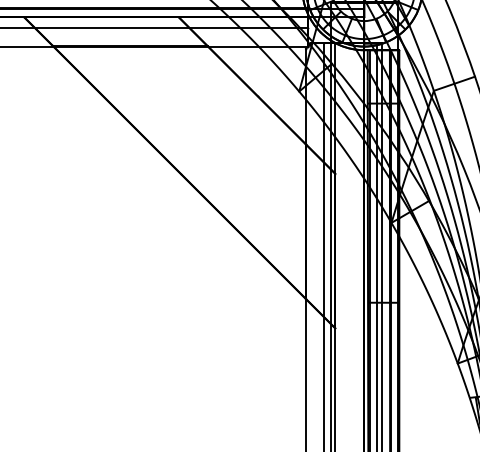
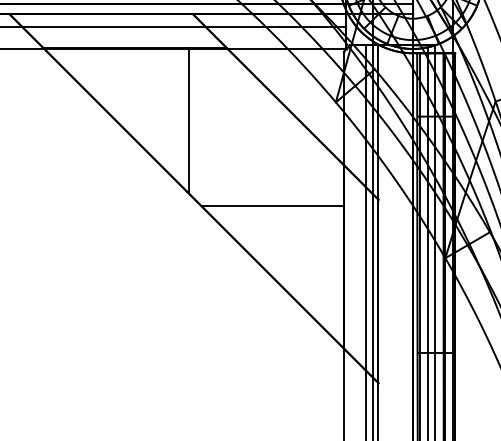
line: (175, 107) -> (189, 121), added
line: (245, 179) -> (272, 206), added

